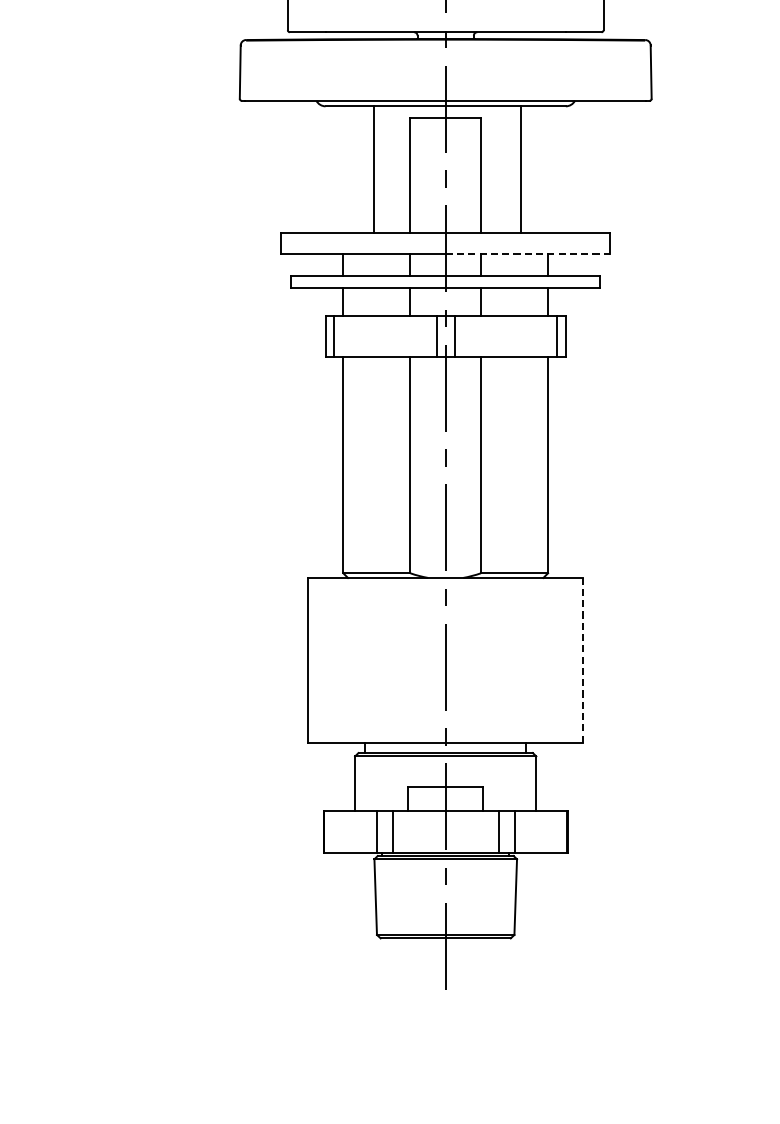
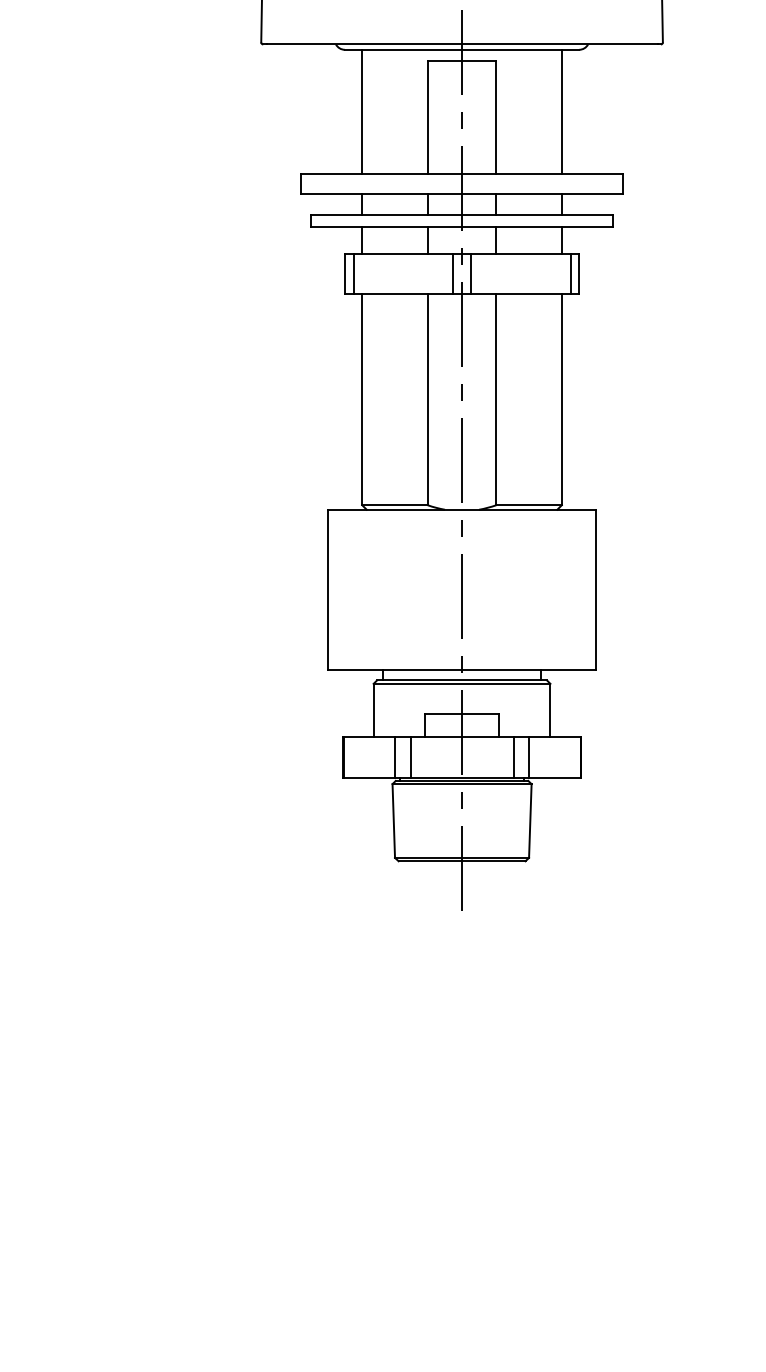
line: (374, 169) -> (362, 111), moved
line: (521, 169) -> (561, 111), moved
line: (528, 253) -> (542, 193), dashed -> solid
line: (582, 659) -> (595, 589), dashed -> solid

